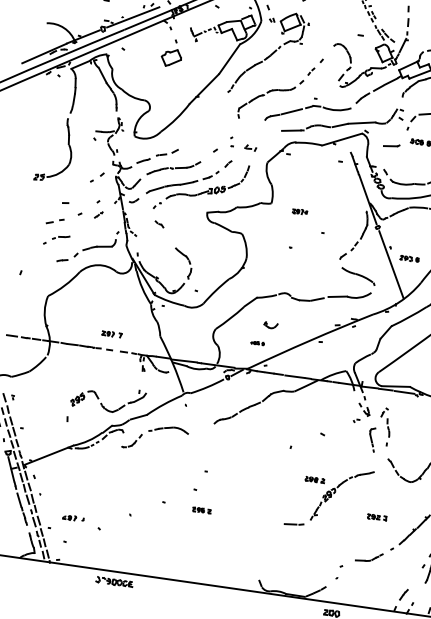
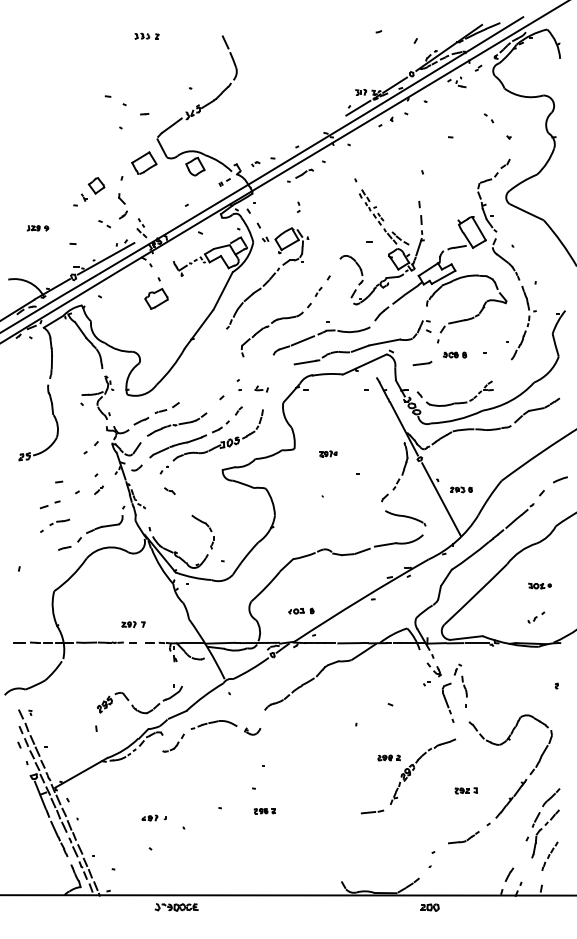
part: (270, 325) -> (252, 731), moved
part: (257, 342) -> (301, 610), size x1.67
part: (371, 439) -> (447, 702), size x1.43
part: (72, 517) -> (153, 817), moved

